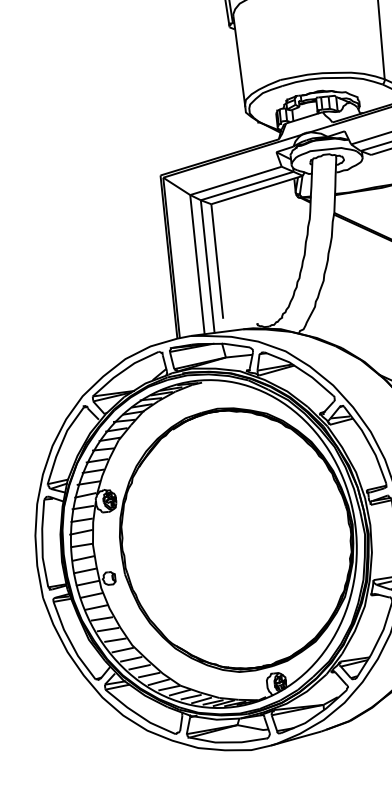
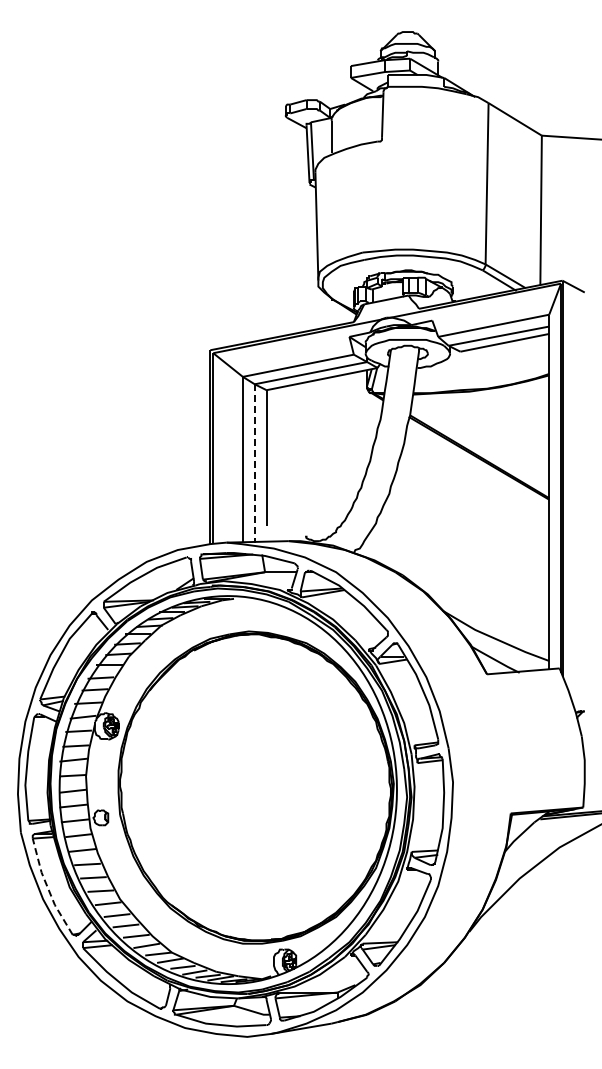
line: (207, 266) -> (254, 463), solid -> dashed
line: (70, 642) -> (47, 888), solid -> dashed

